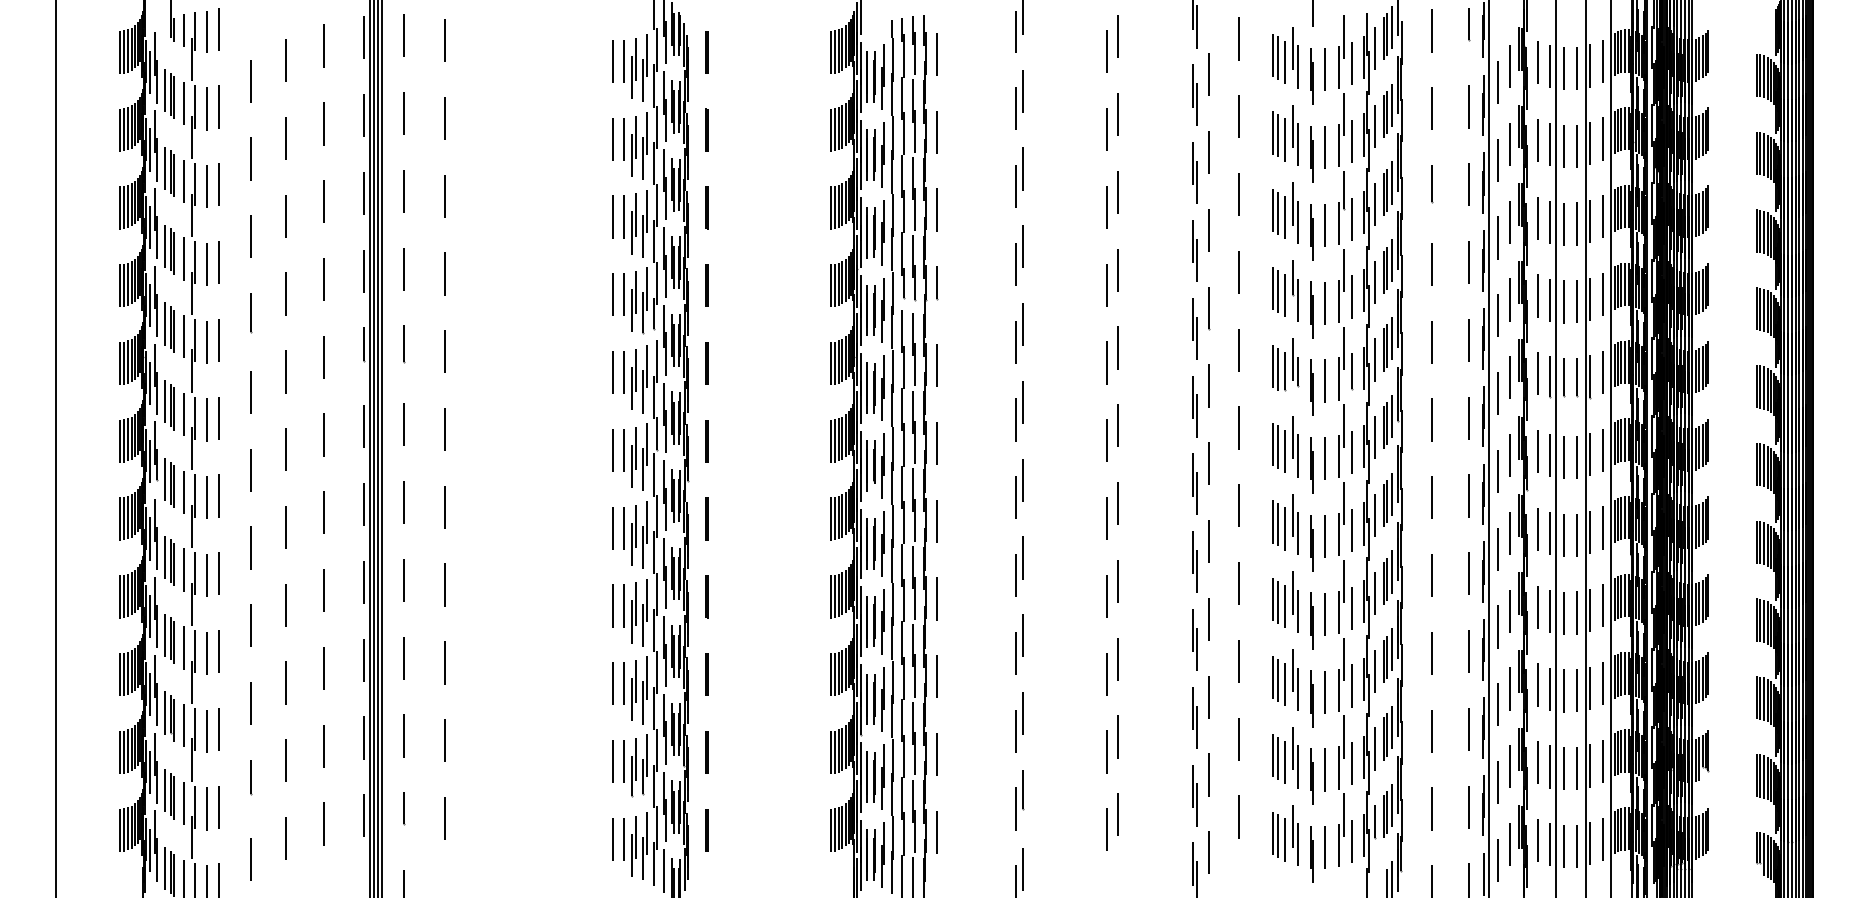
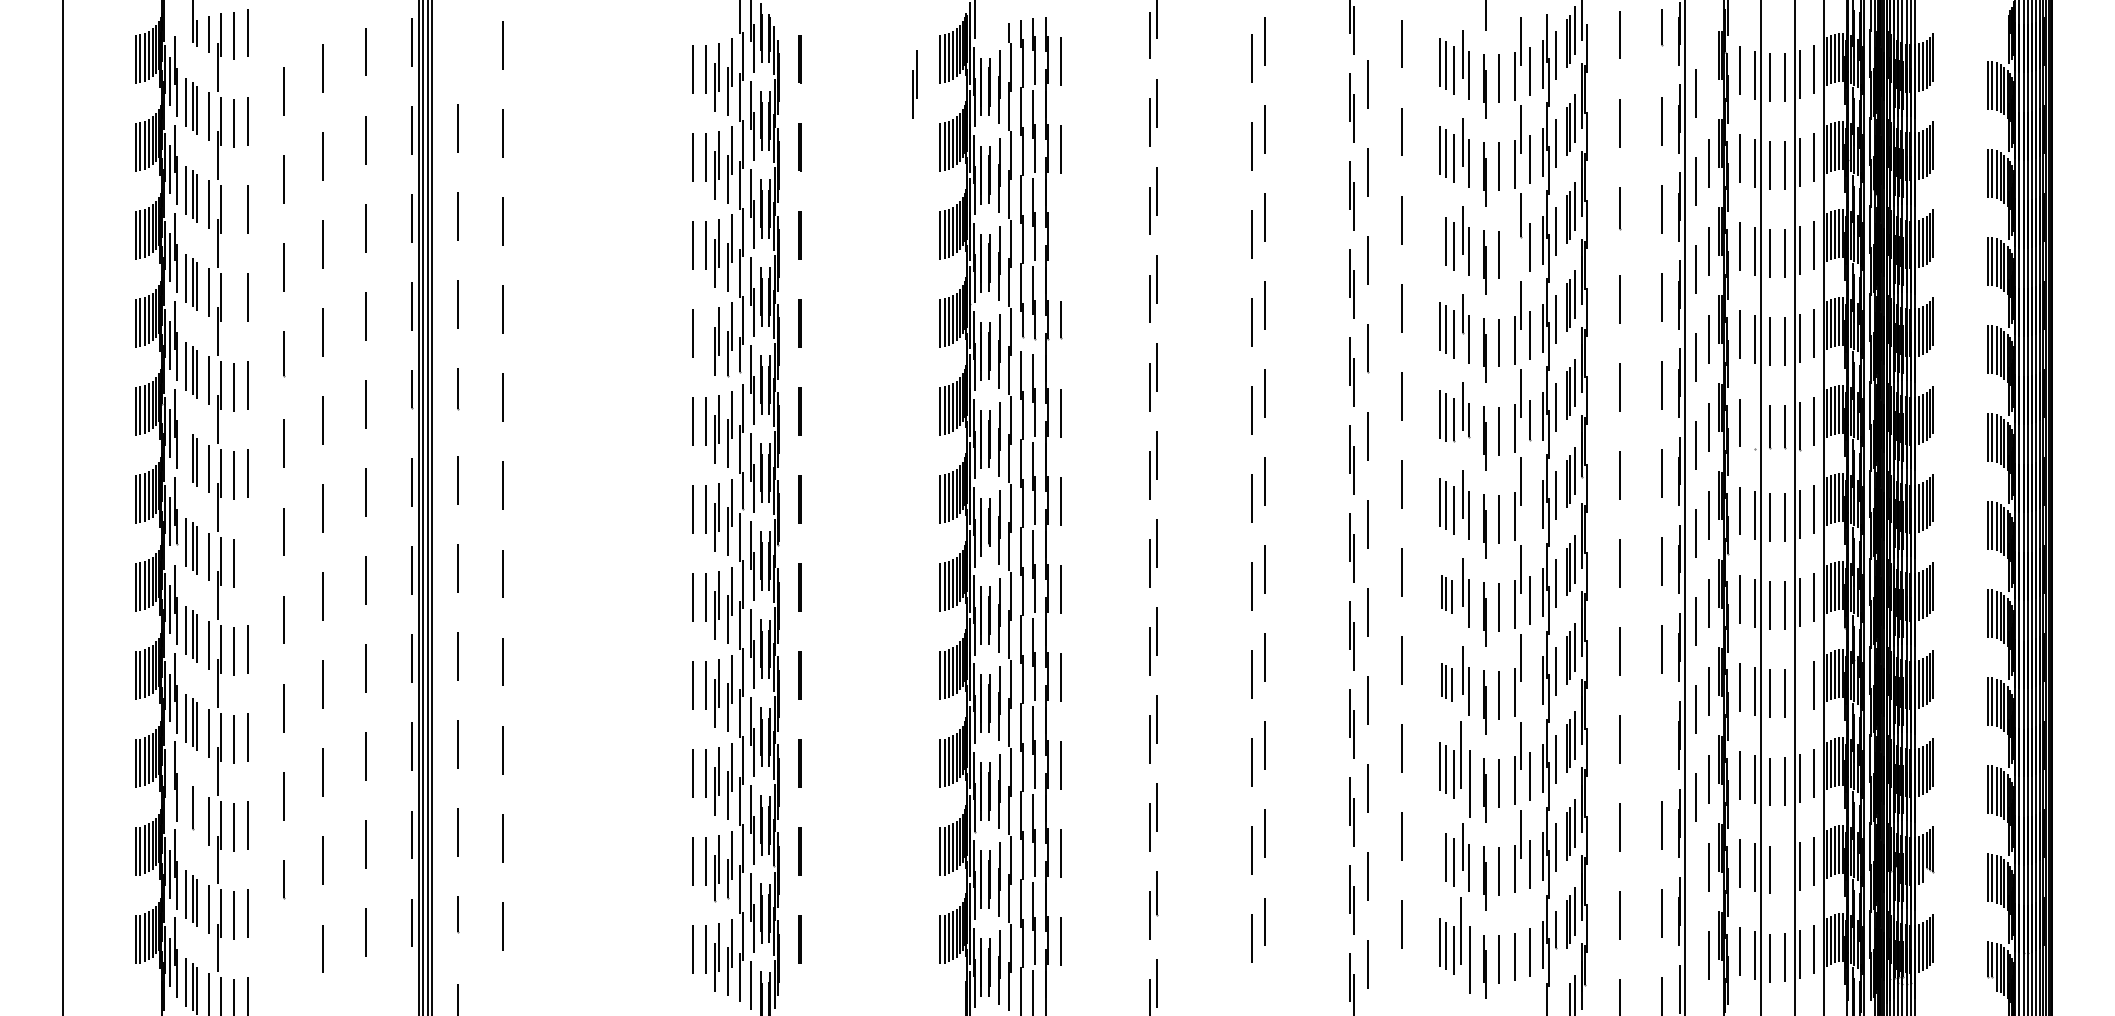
line: (404, 35) -> (457, 39), removed
line: (1509, 65) -> (1708, 74), removed
part: (808, 74) -> (914, 84), added
line: (207, 186) -> (234, 210), removed
line: (937, 209) -> (1060, 237), removed
line: (1272, 210) -> (1440, 238), removed
line: (1338, 223) -> (1514, 252), removed
line: (207, 263) -> (234, 298), removed
line: (624, 294) -> (706, 333), removed
line: (1550, 376) -> (1754, 426), removed
line: (164, 401) -> (186, 454), removed
line: (1351, 452) -> (1529, 511), removed
line: (218, 496) -> (247, 561), removed
part: (1278, 525) -> (1446, 594), size x0.7
part: (1278, 603) -> (1446, 682), size x0.7
line: (1351, 607) -> (1529, 687), removed
line: (1590, 610) -> (1799, 690), removed
line: (1469, 650) -> (1662, 736), removed
part: (1295, 680) -> (1465, 769), size x1.4
line: (150, 694) -> (170, 785), removed
line: (164, 712) -> (186, 806), removed
line: (173, 719) -> (196, 814), removed
line: (1272, 755) -> (1440, 854), removed
line: (1576, 768) -> (1784, 869), removed
line: (1498, 782) -> (1695, 885), removed
line: (1344, 814) -> (1521, 921), removed
part: (1295, 835) -> (1465, 945), size x1.4
line: (250, 858) -> (283, 971), removed
line: (1498, 860) -> (1695, 973), removed

